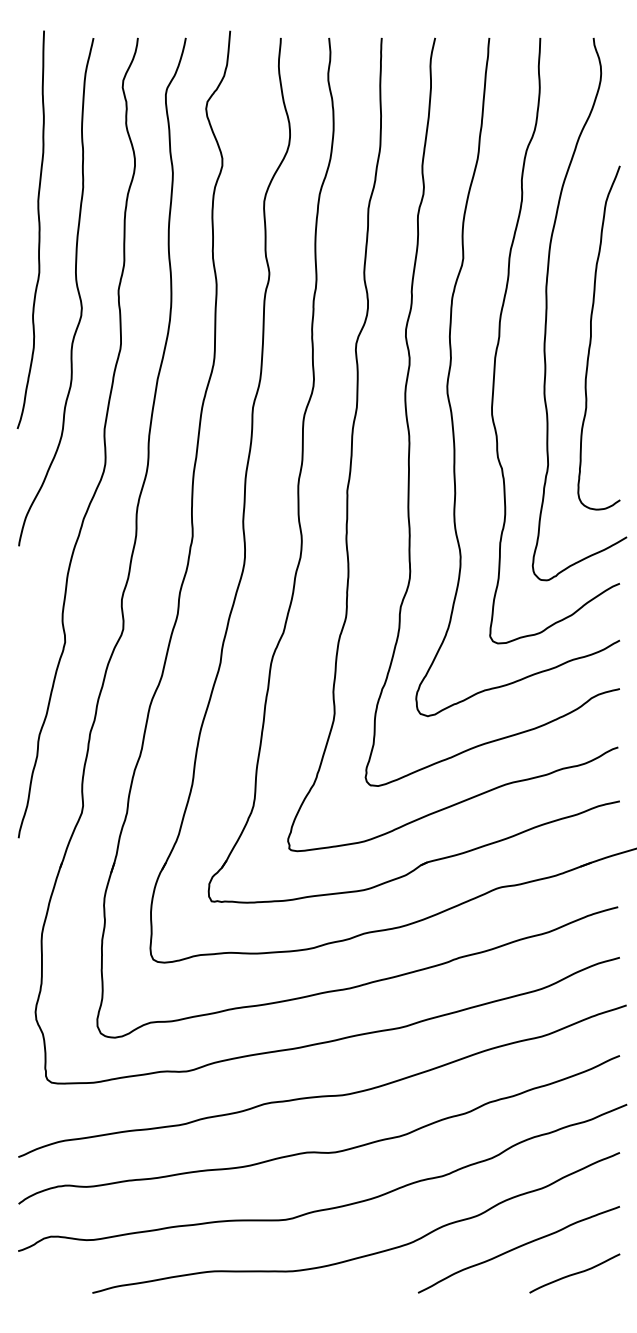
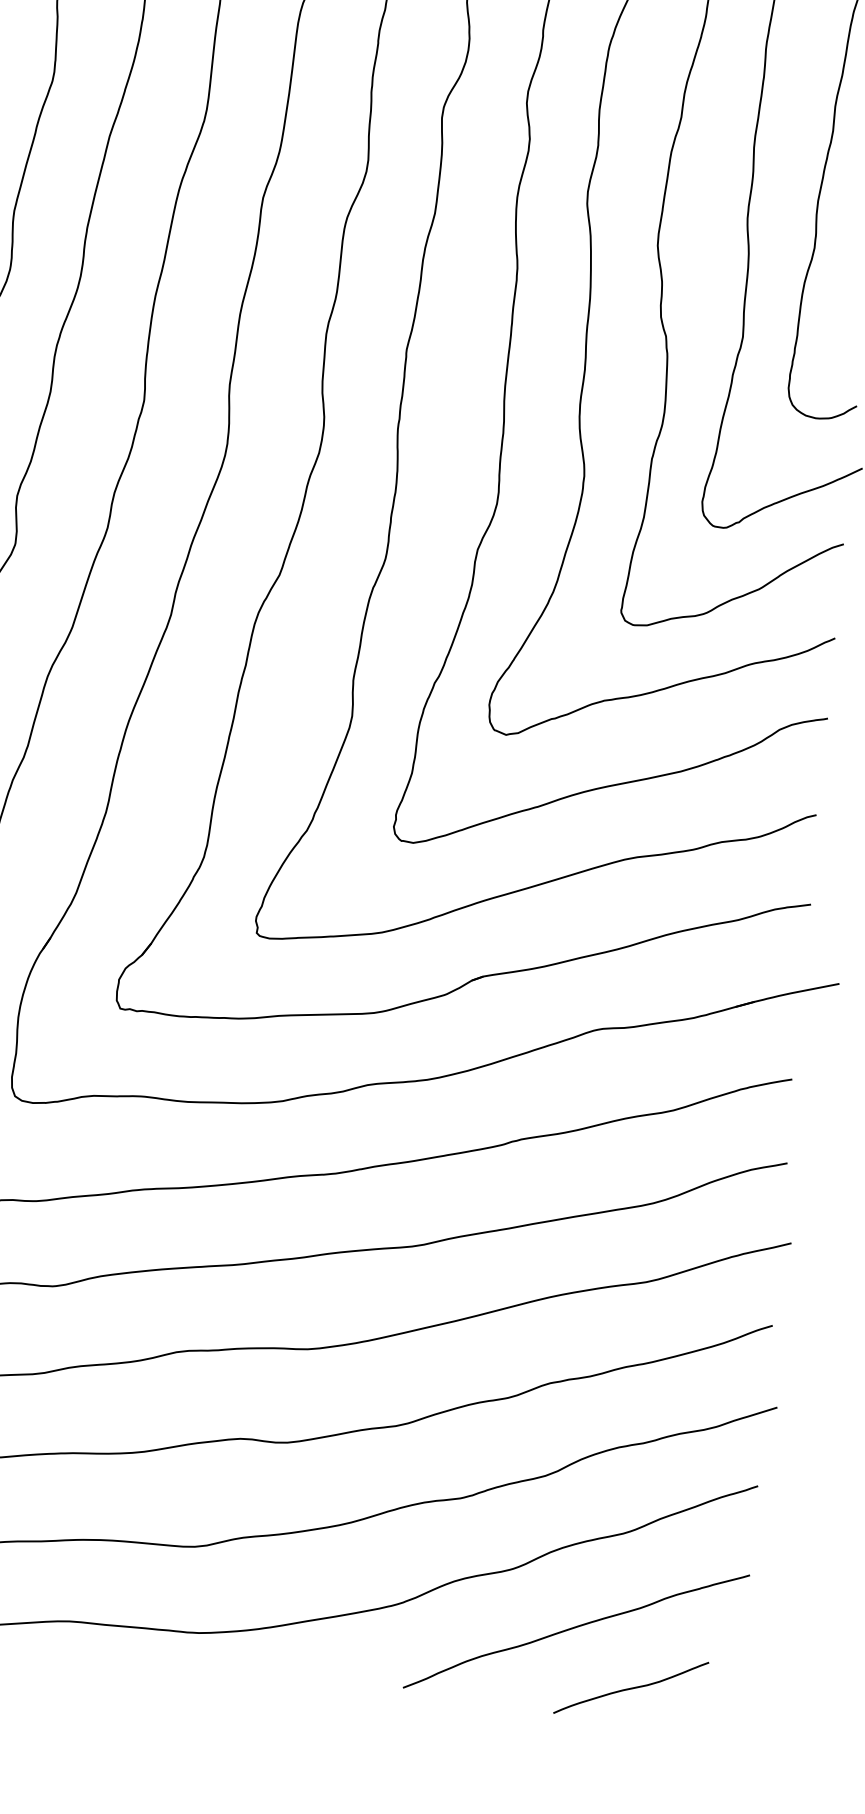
curve: (574, 1273) -> (630, 1687), moved

